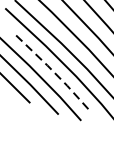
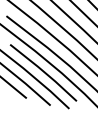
line: (54, 73) -> (44, 72), dashed -> solid

